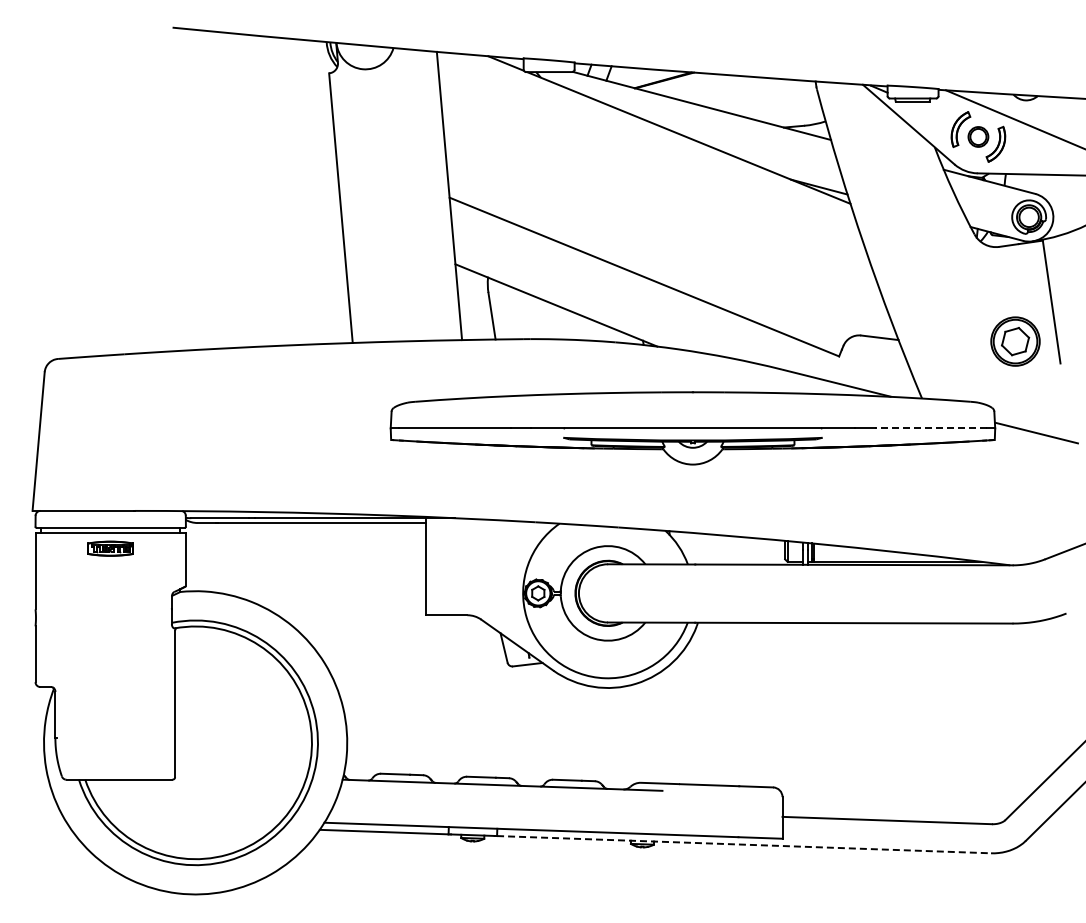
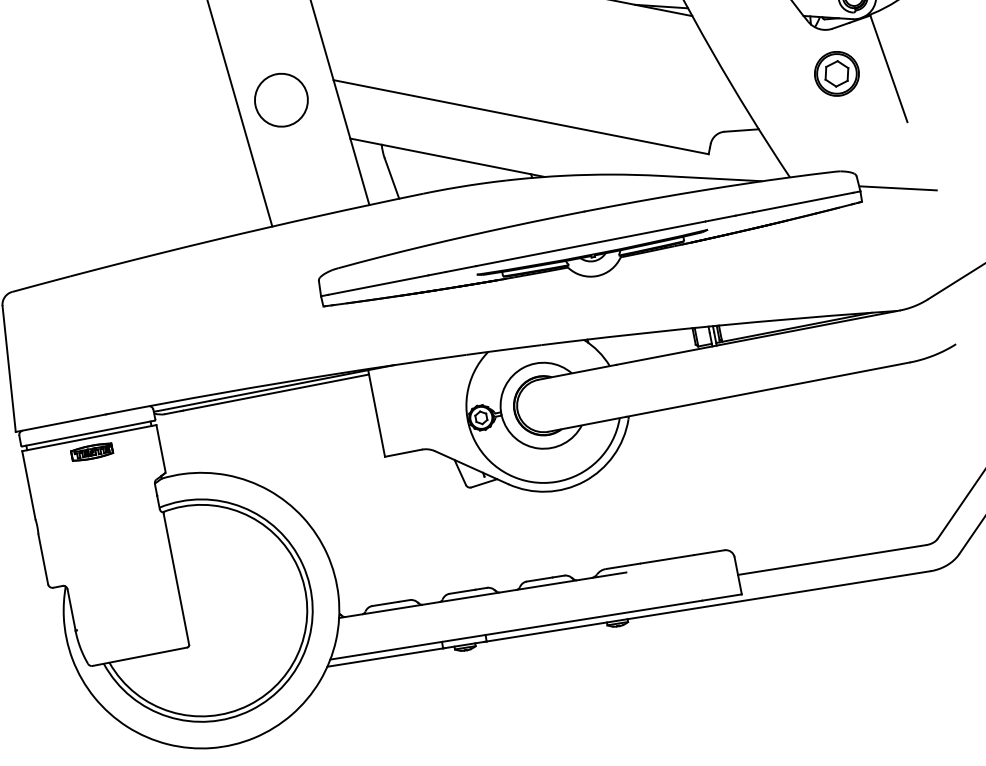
circle: (389, 208) -> (281, 100), added
part: (1015, 341) -> (836, 73), moved
line: (930, 428) -> (802, 202), dashed -> solid
line: (744, 844) -> (708, 606), dashed -> solid

